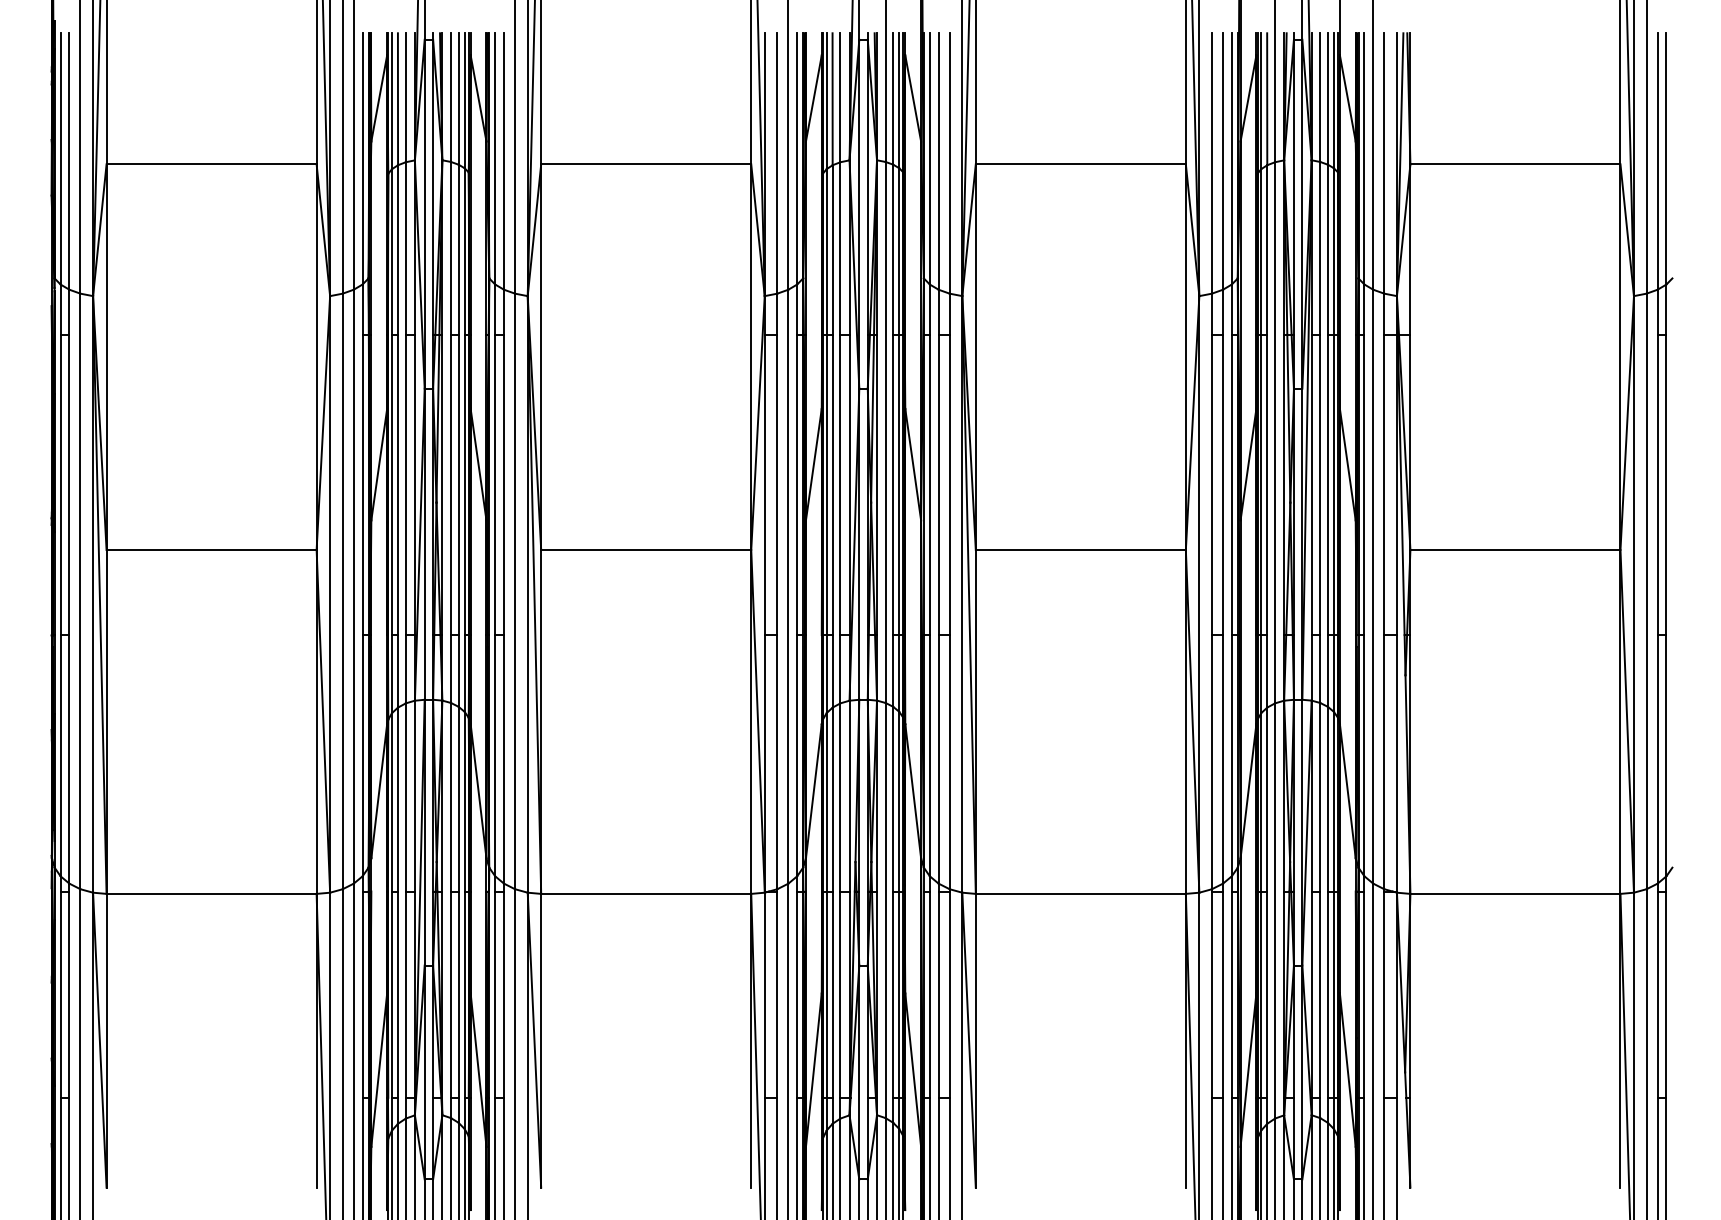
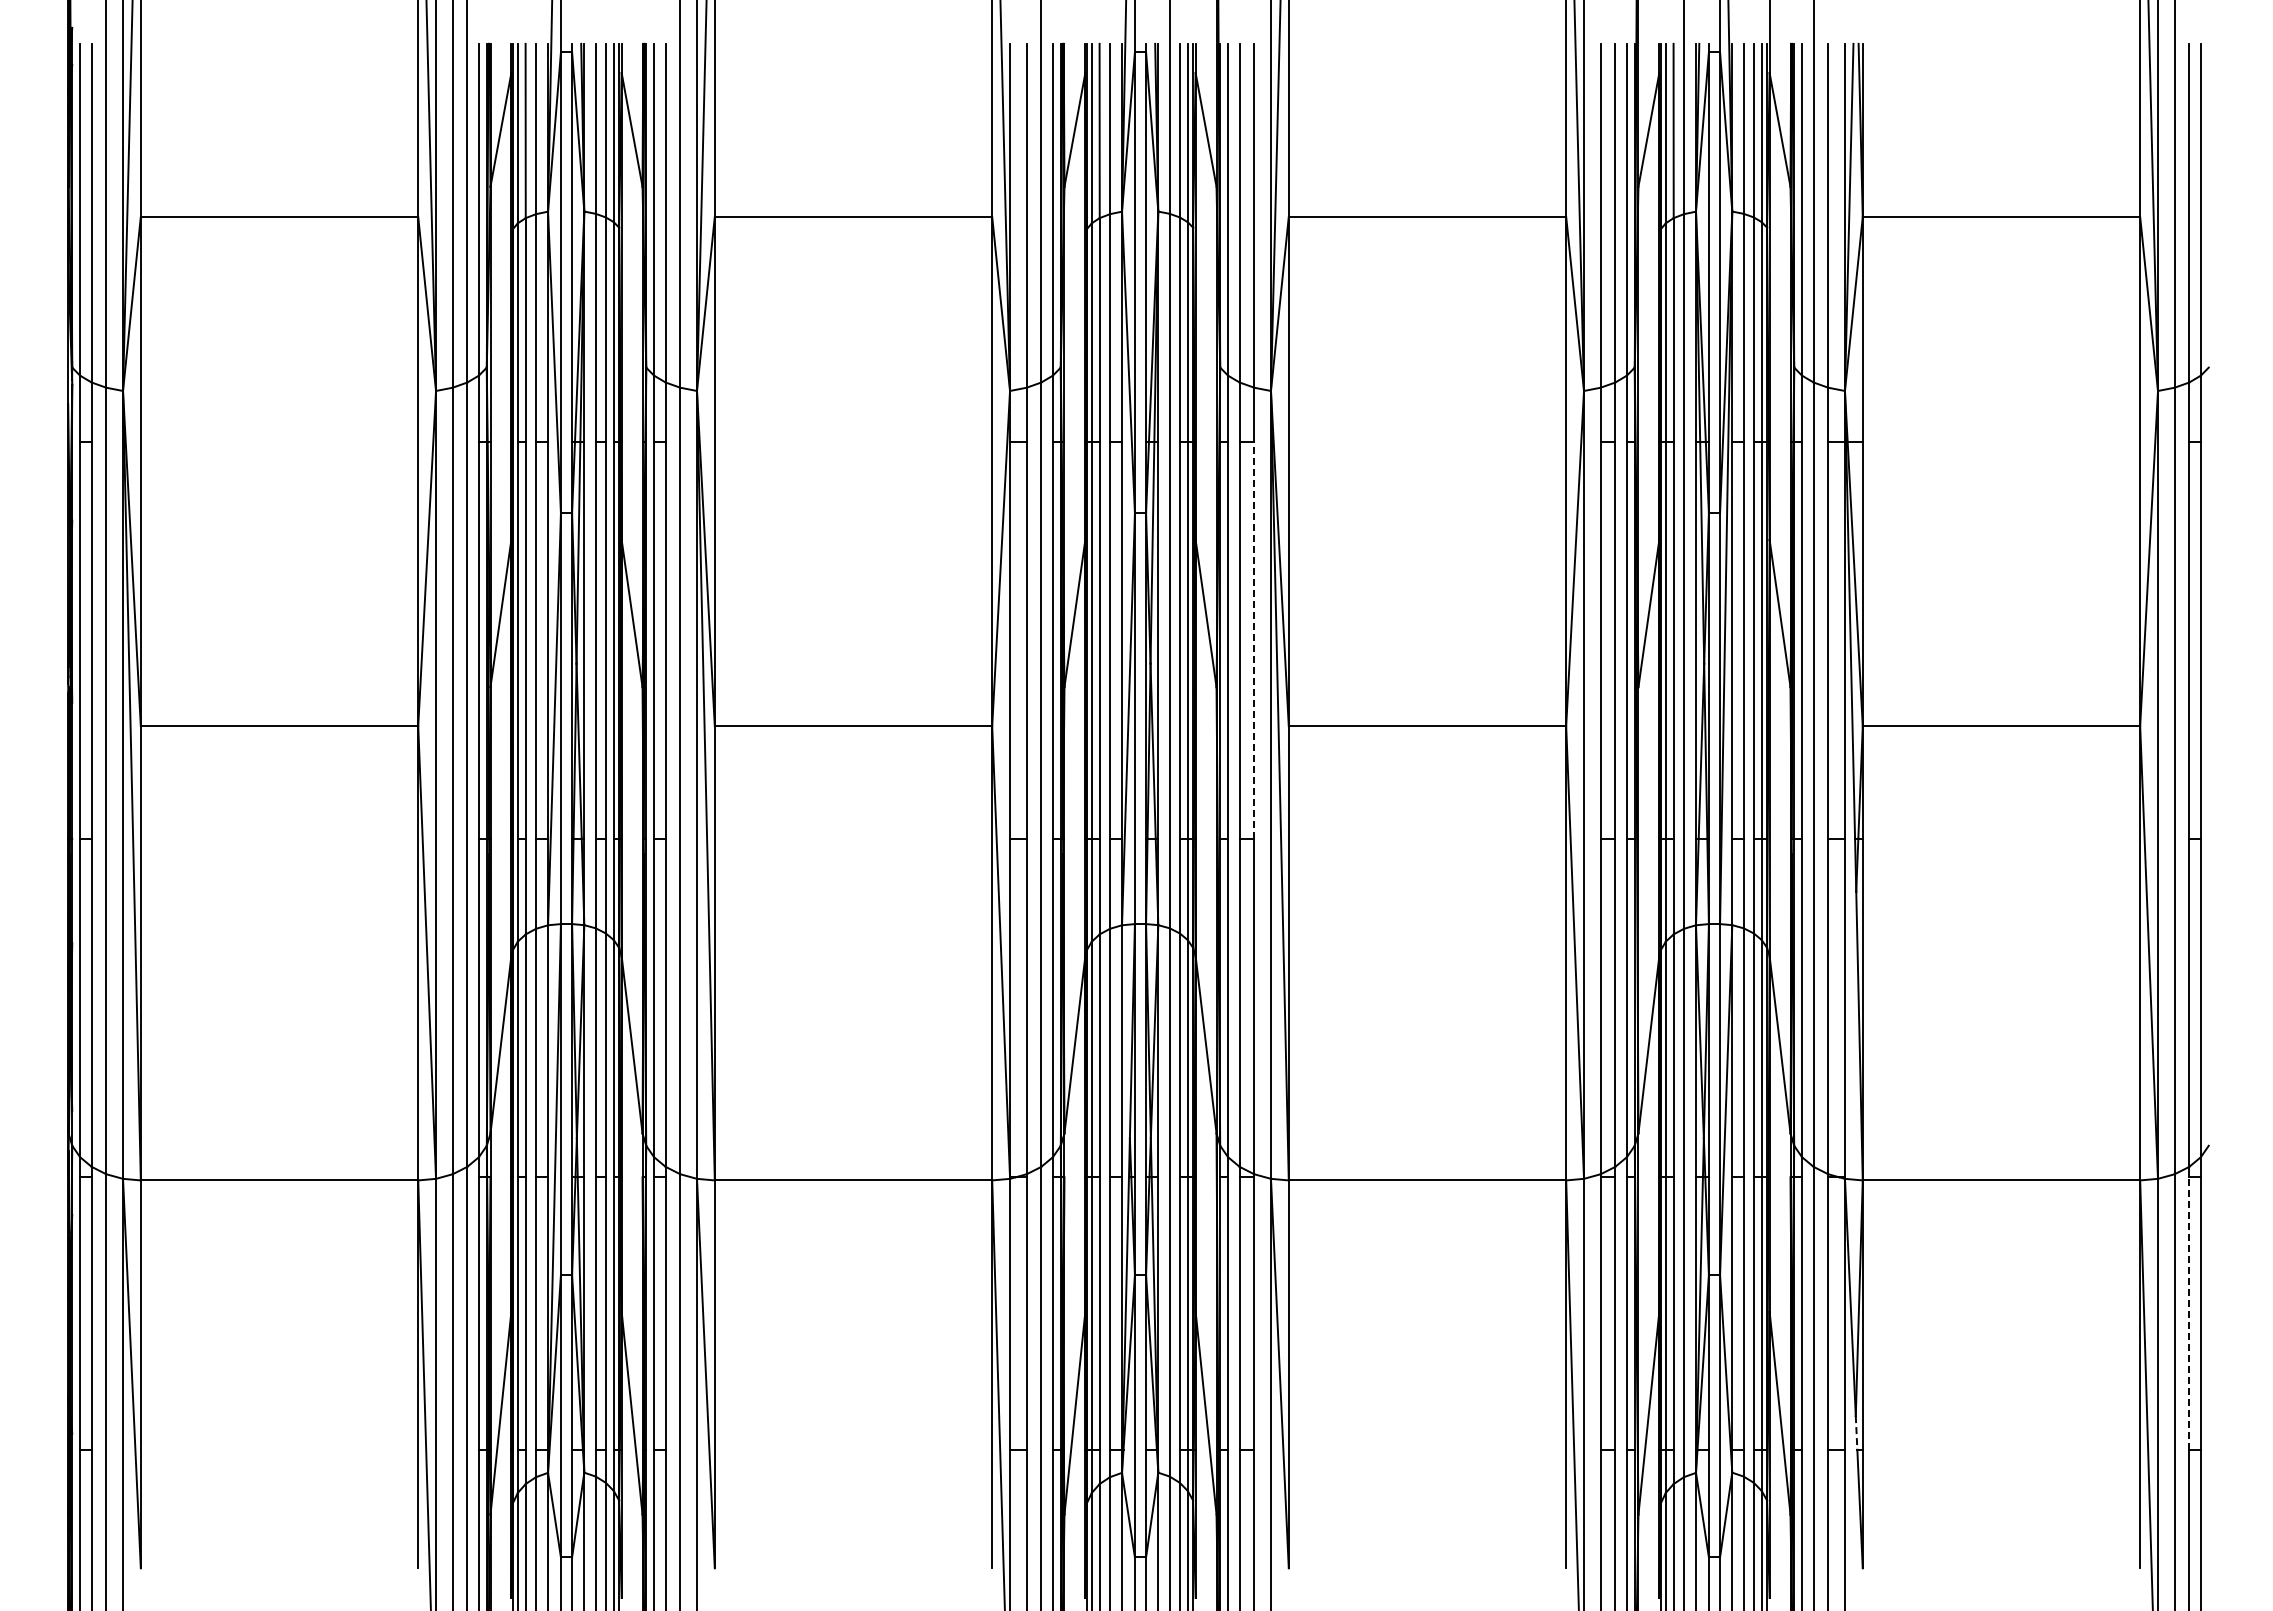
line: (949, 484) -> (1254, 639), solid -> dashed
line: (1657, 994) -> (2189, 1313), solid -> dashed
line: (1405, 1084) -> (1856, 1432), solid -> dashed

